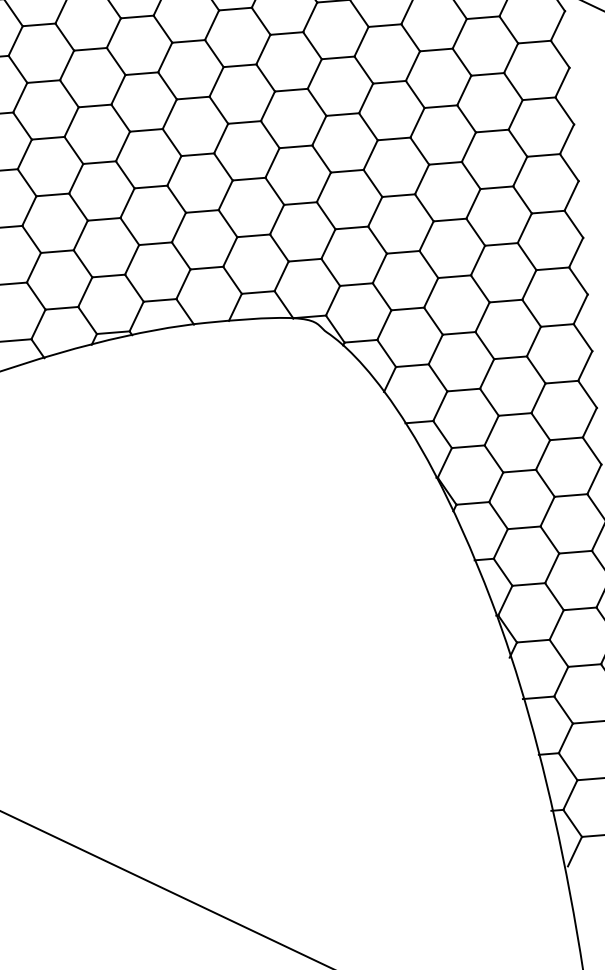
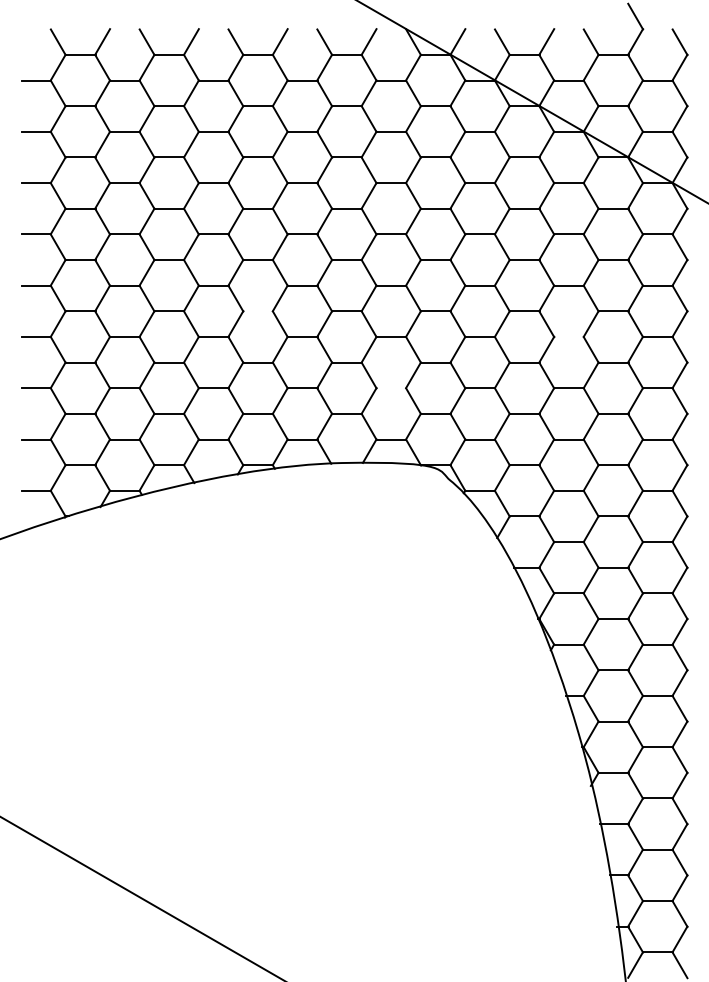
line: (100, 162) -> (258, 311), removed
line: (446, 162) -> (569, 336), removed
line: (253, 236) -> (391, 388), removed

